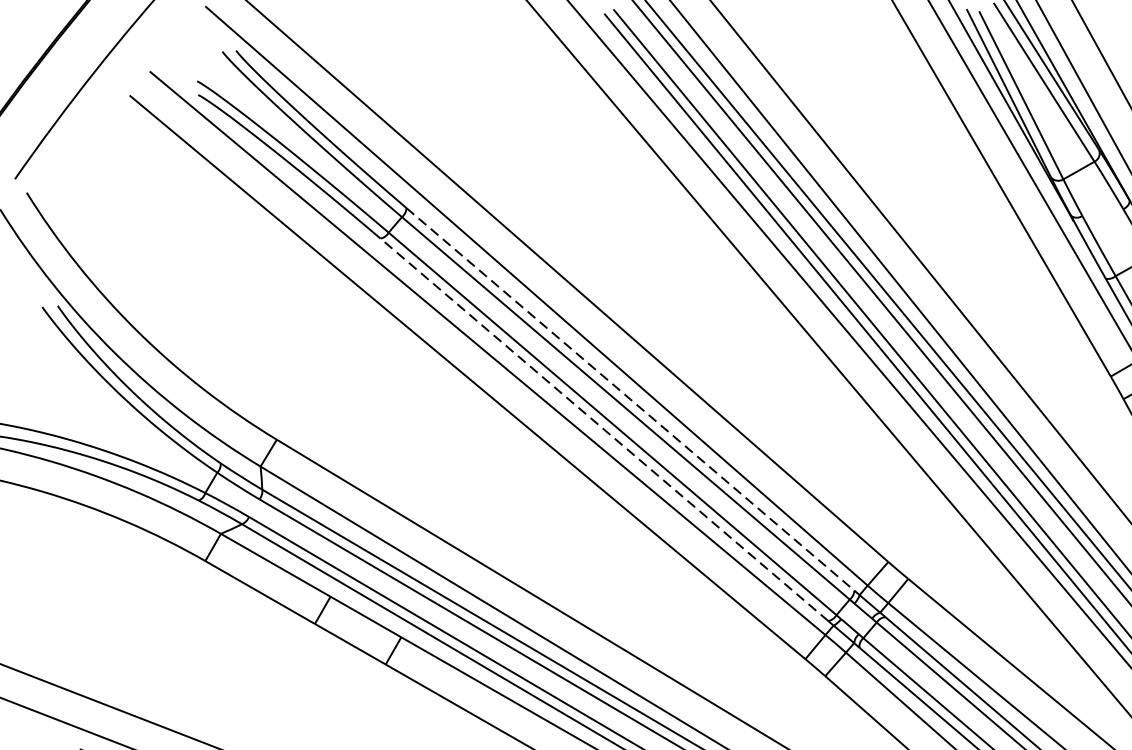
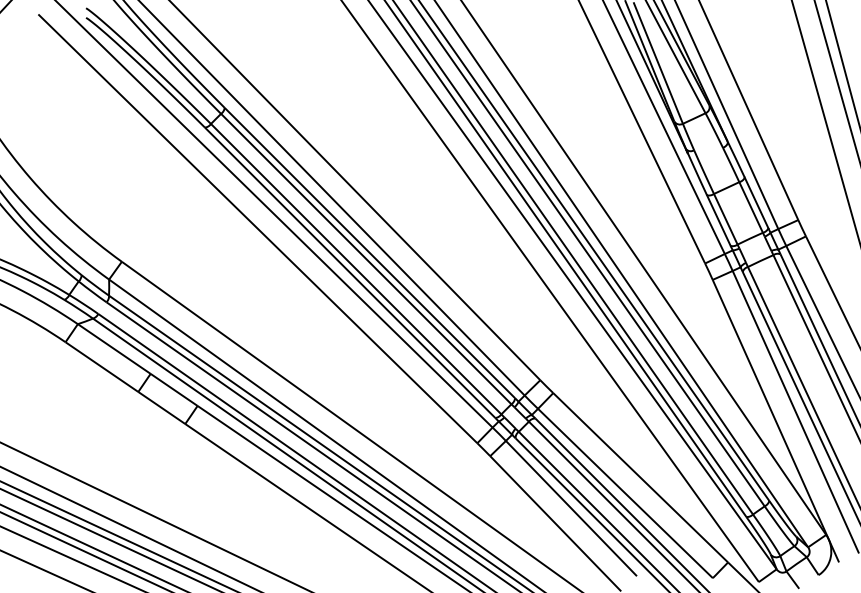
line: (629, 400) -> (369, 253), dashed -> solid
line: (604, 429) -> (350, 272), dashed -> solid

